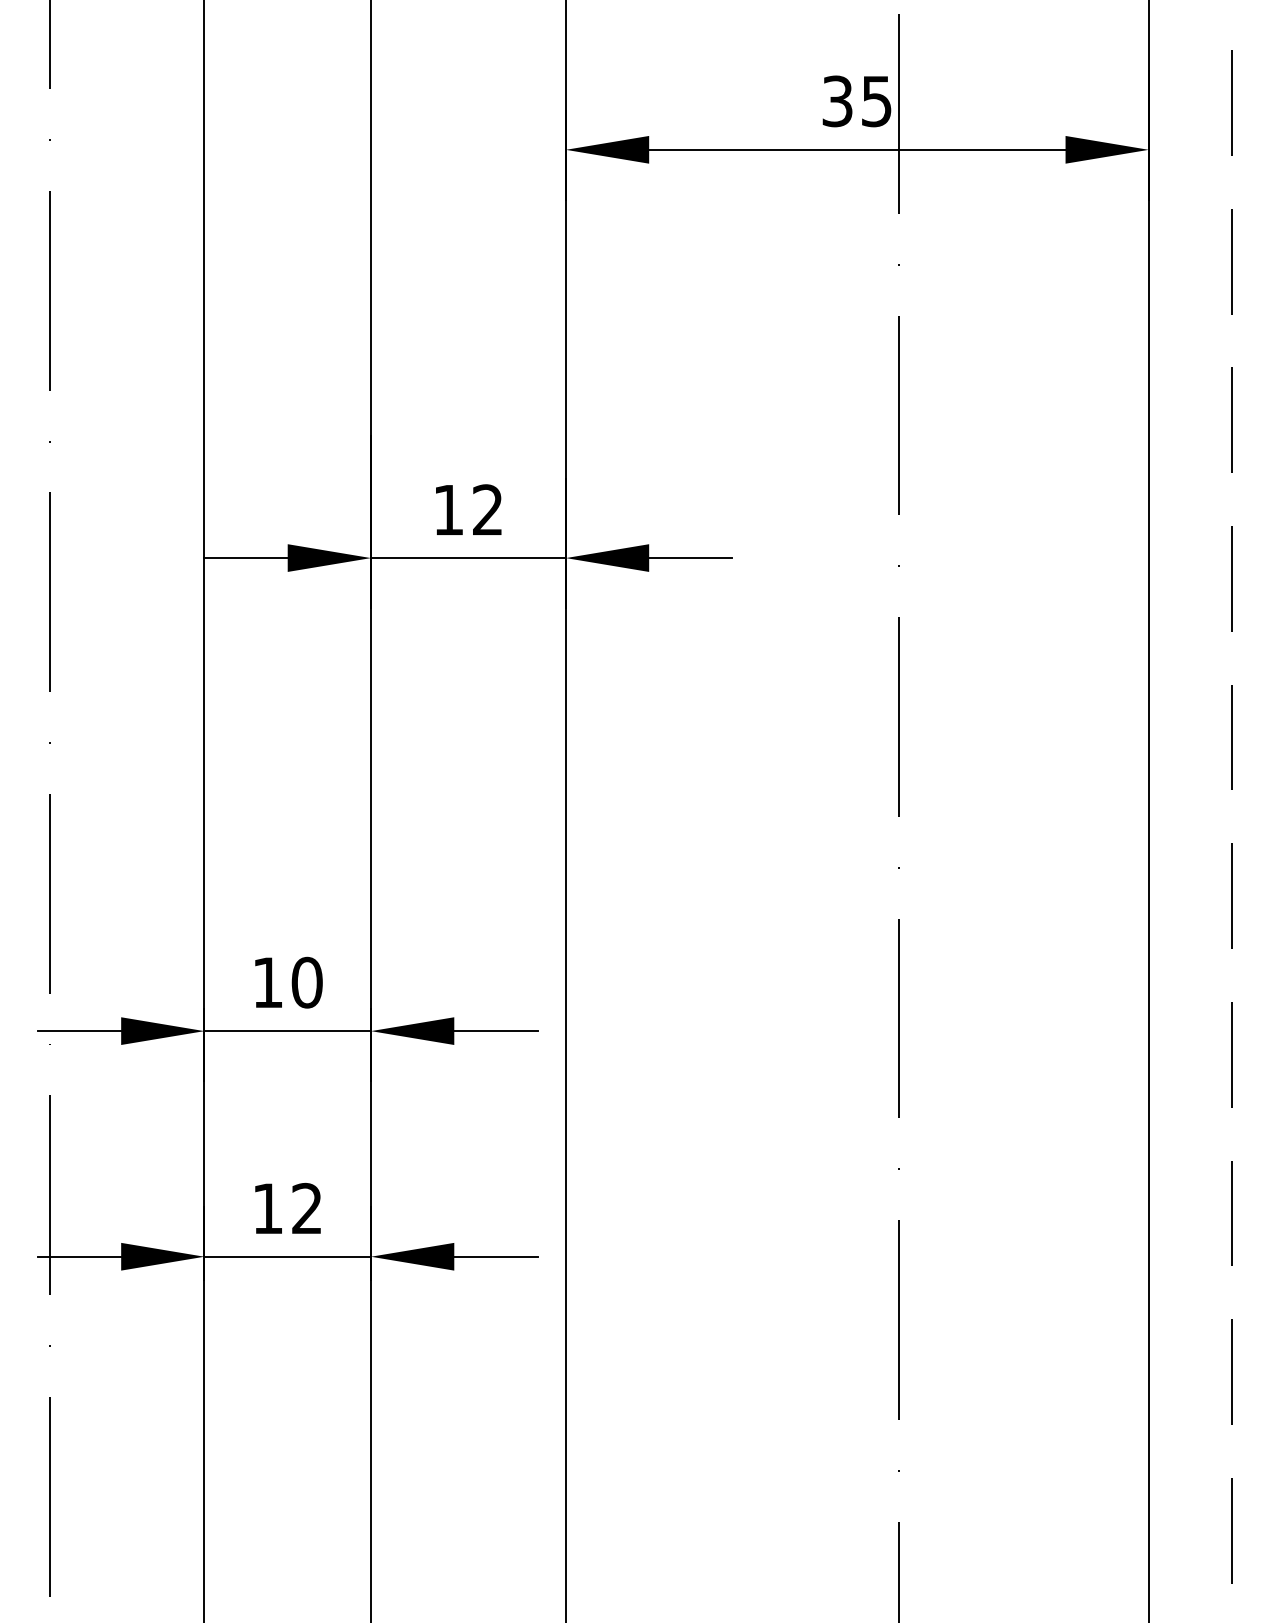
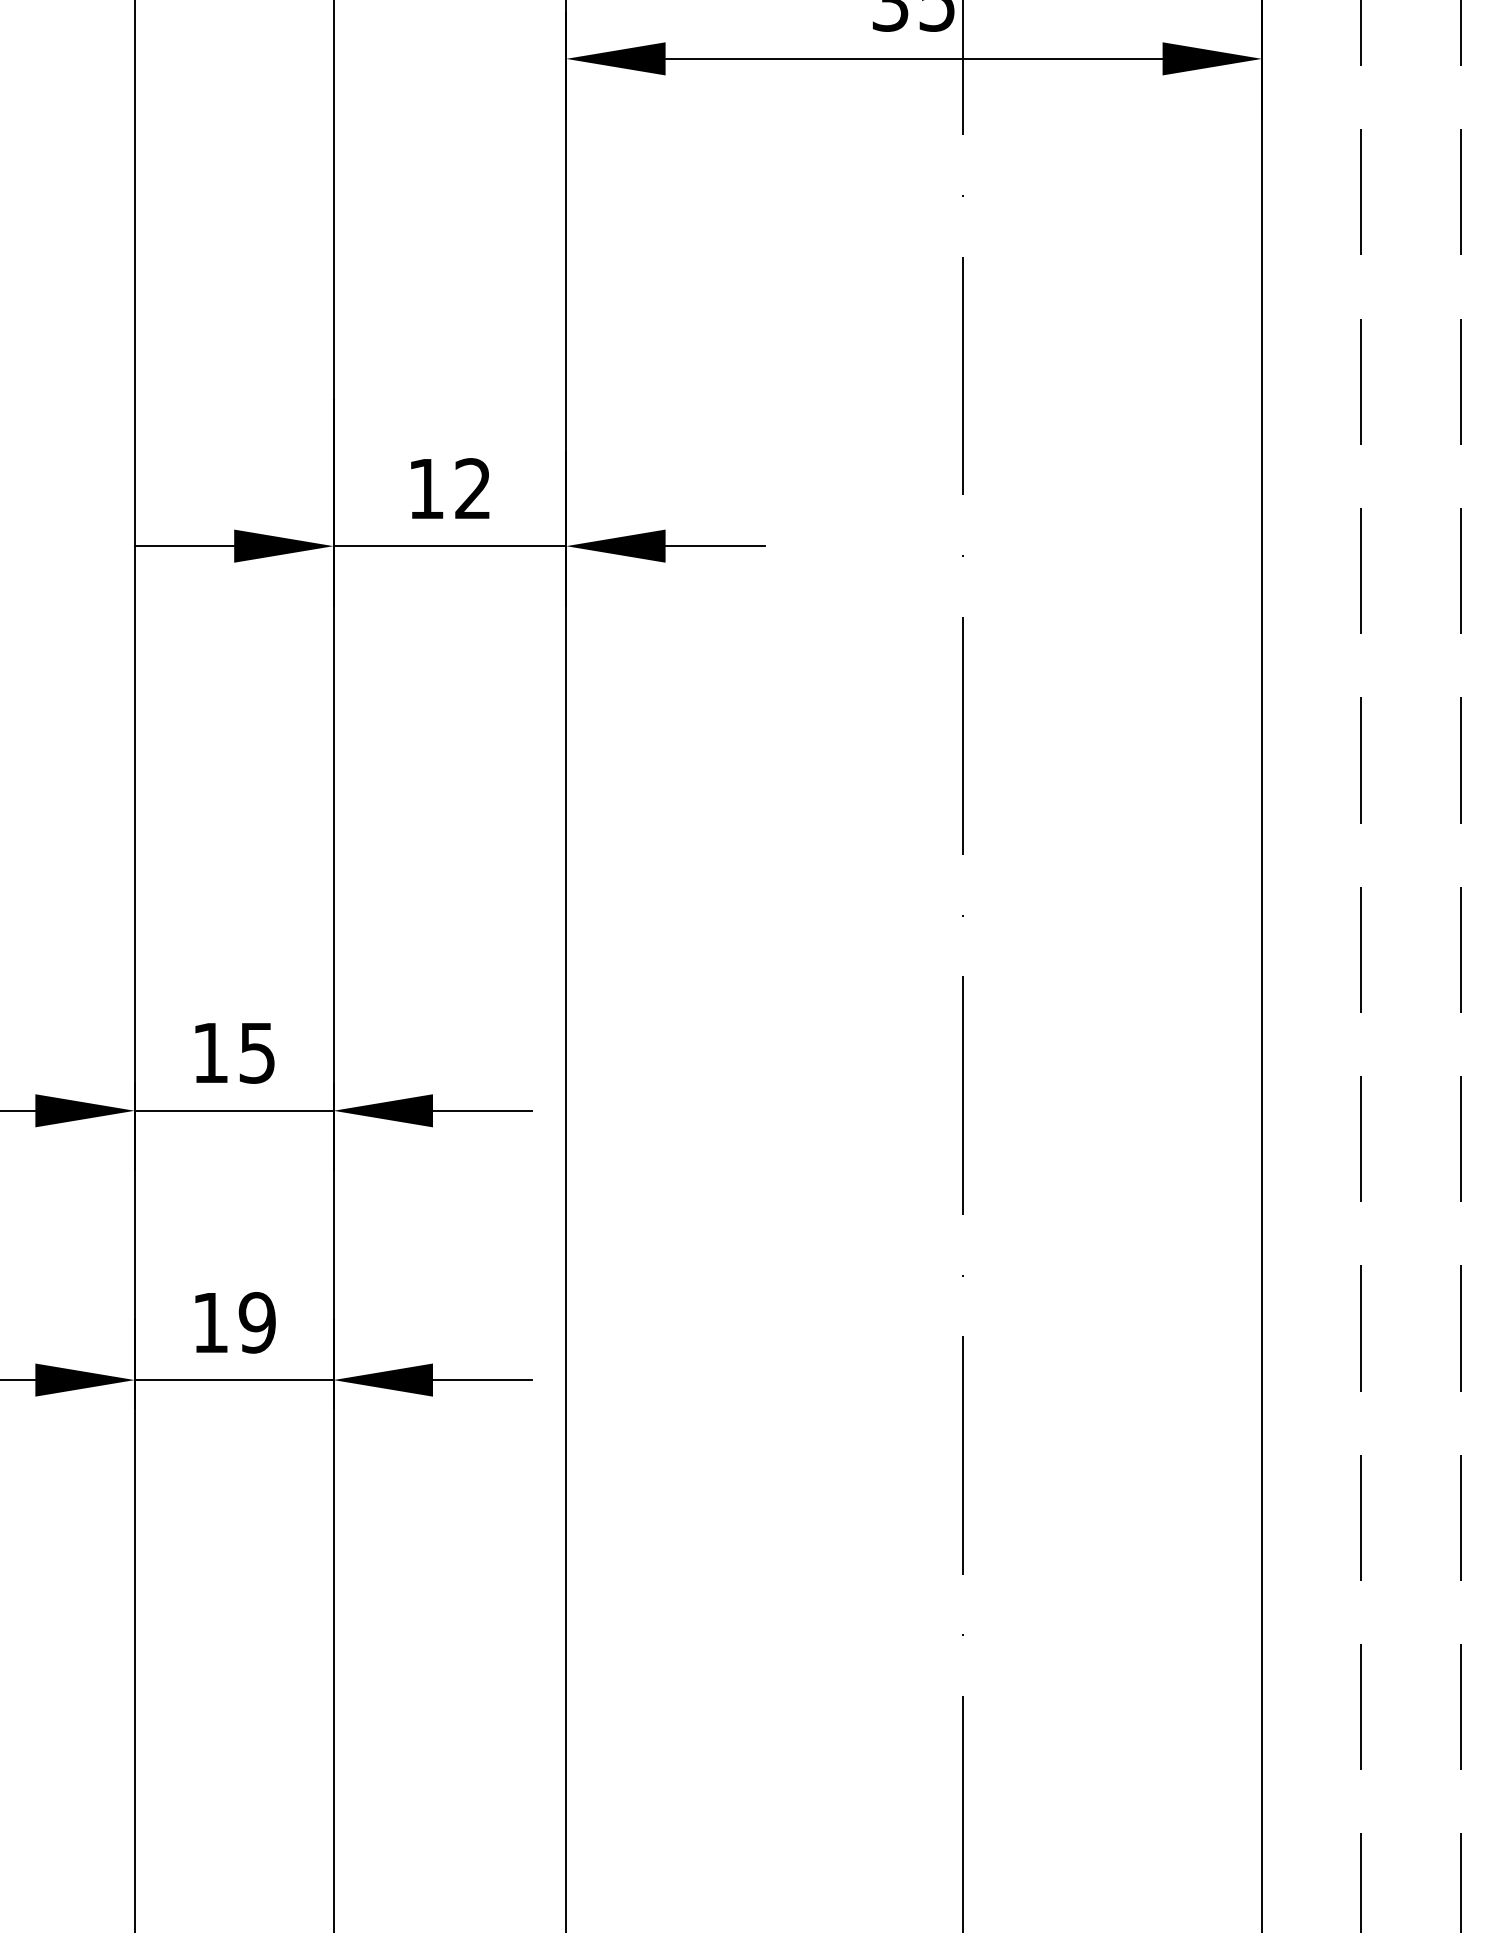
text: (306, 982) -> (256, 1052), 10 -> 15
text: (306, 1208) -> (256, 1322), 12 -> 19

